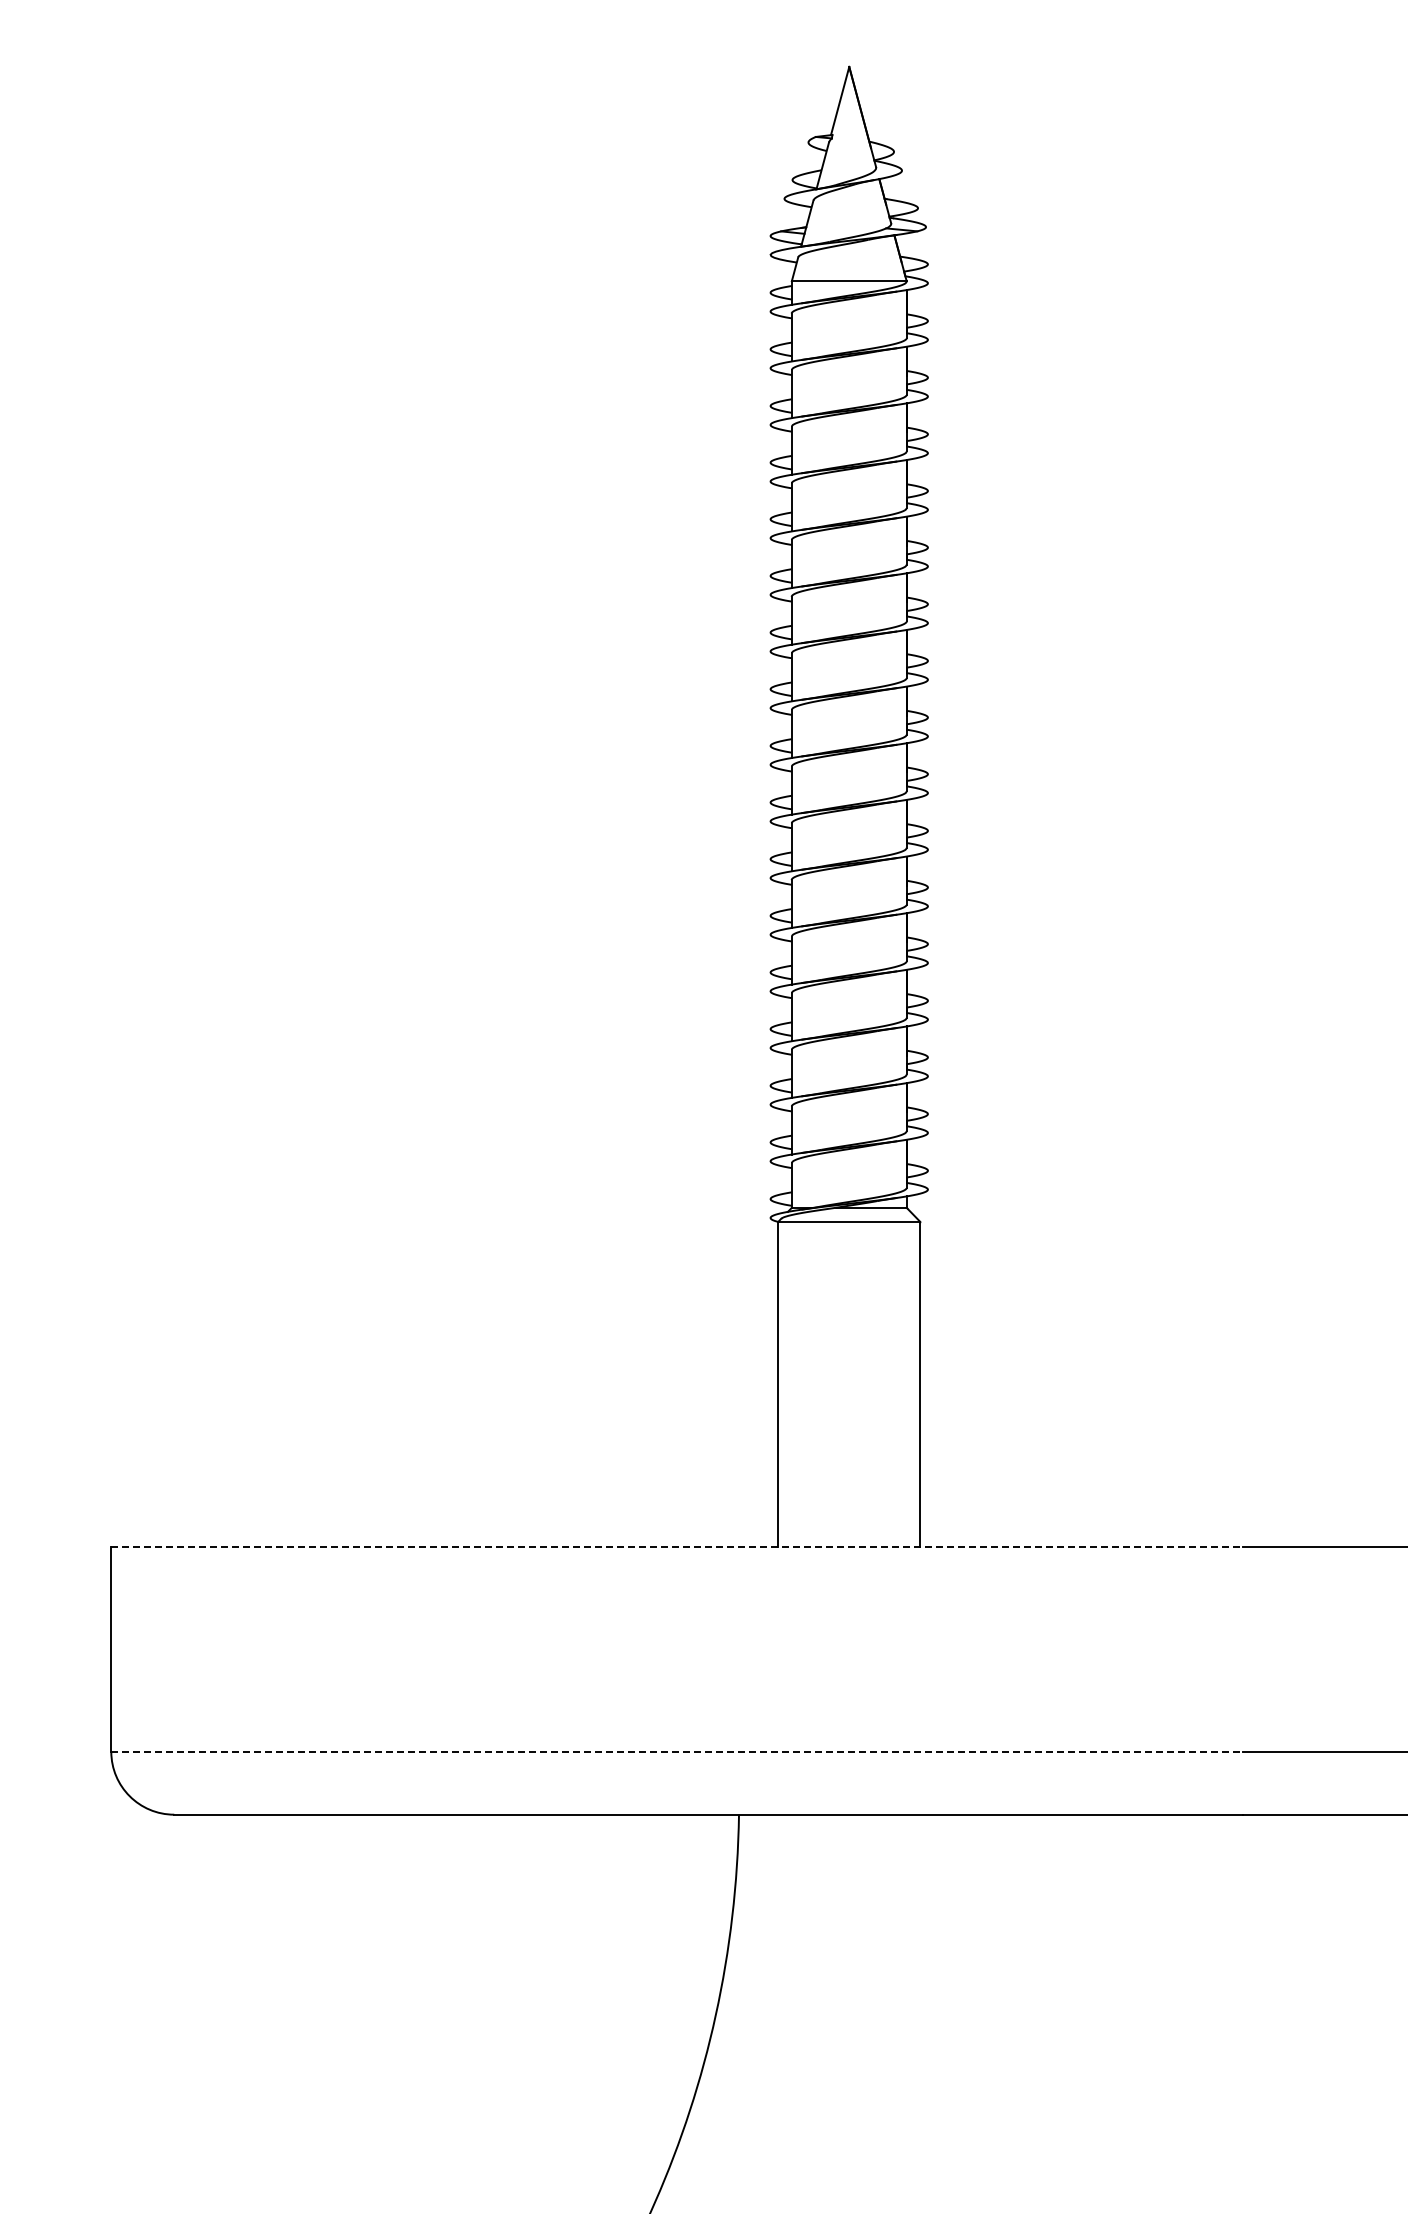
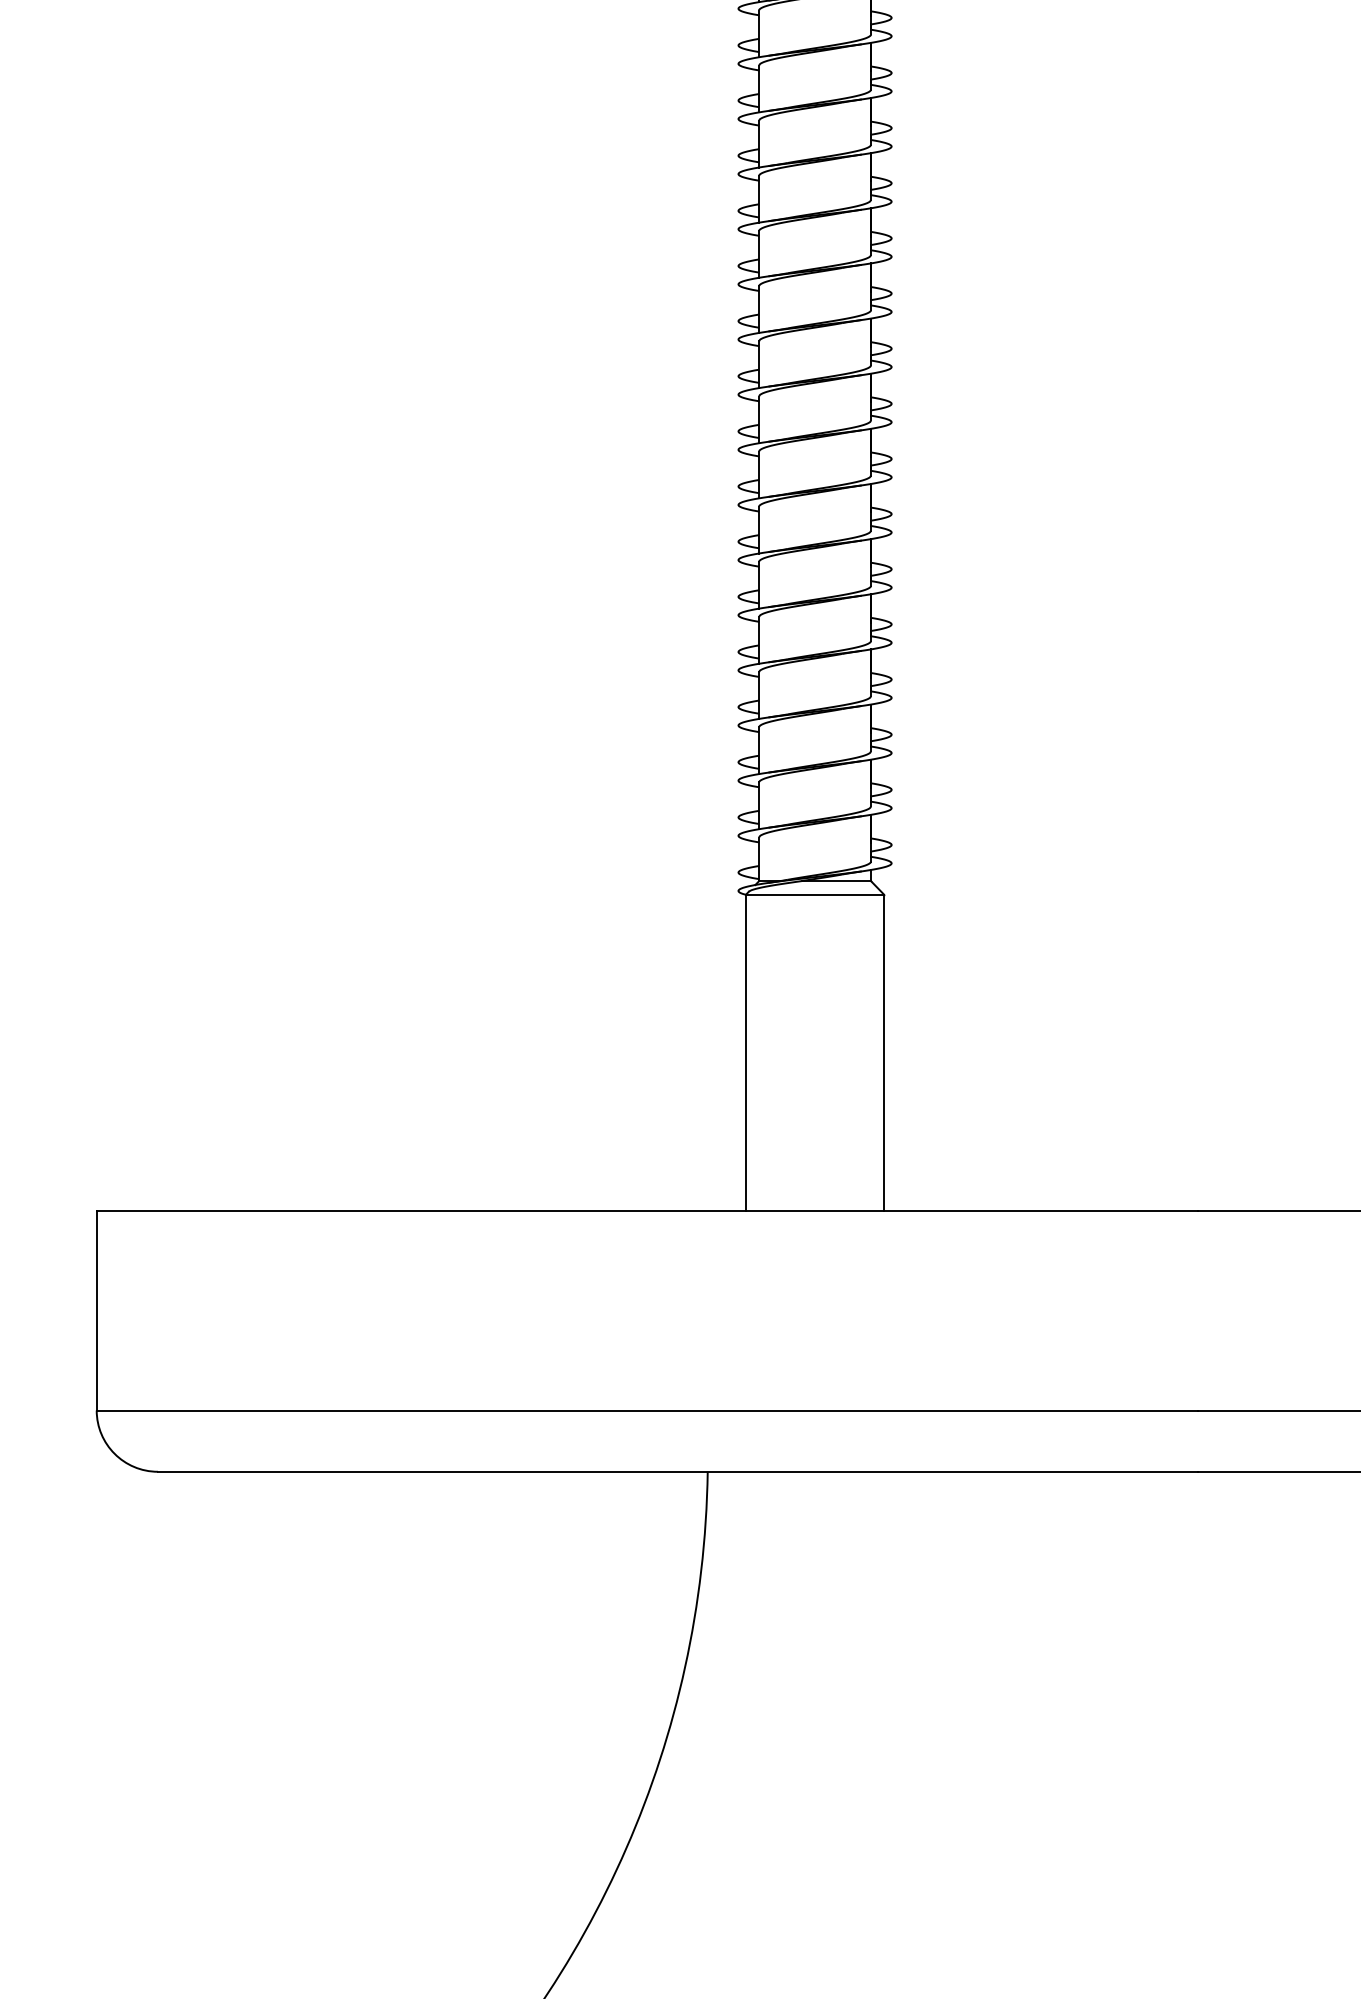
line: (676, 1547) -> (646, 1211), dashed -> solid
line: (676, 1751) -> (646, 1410), dashed -> solid

